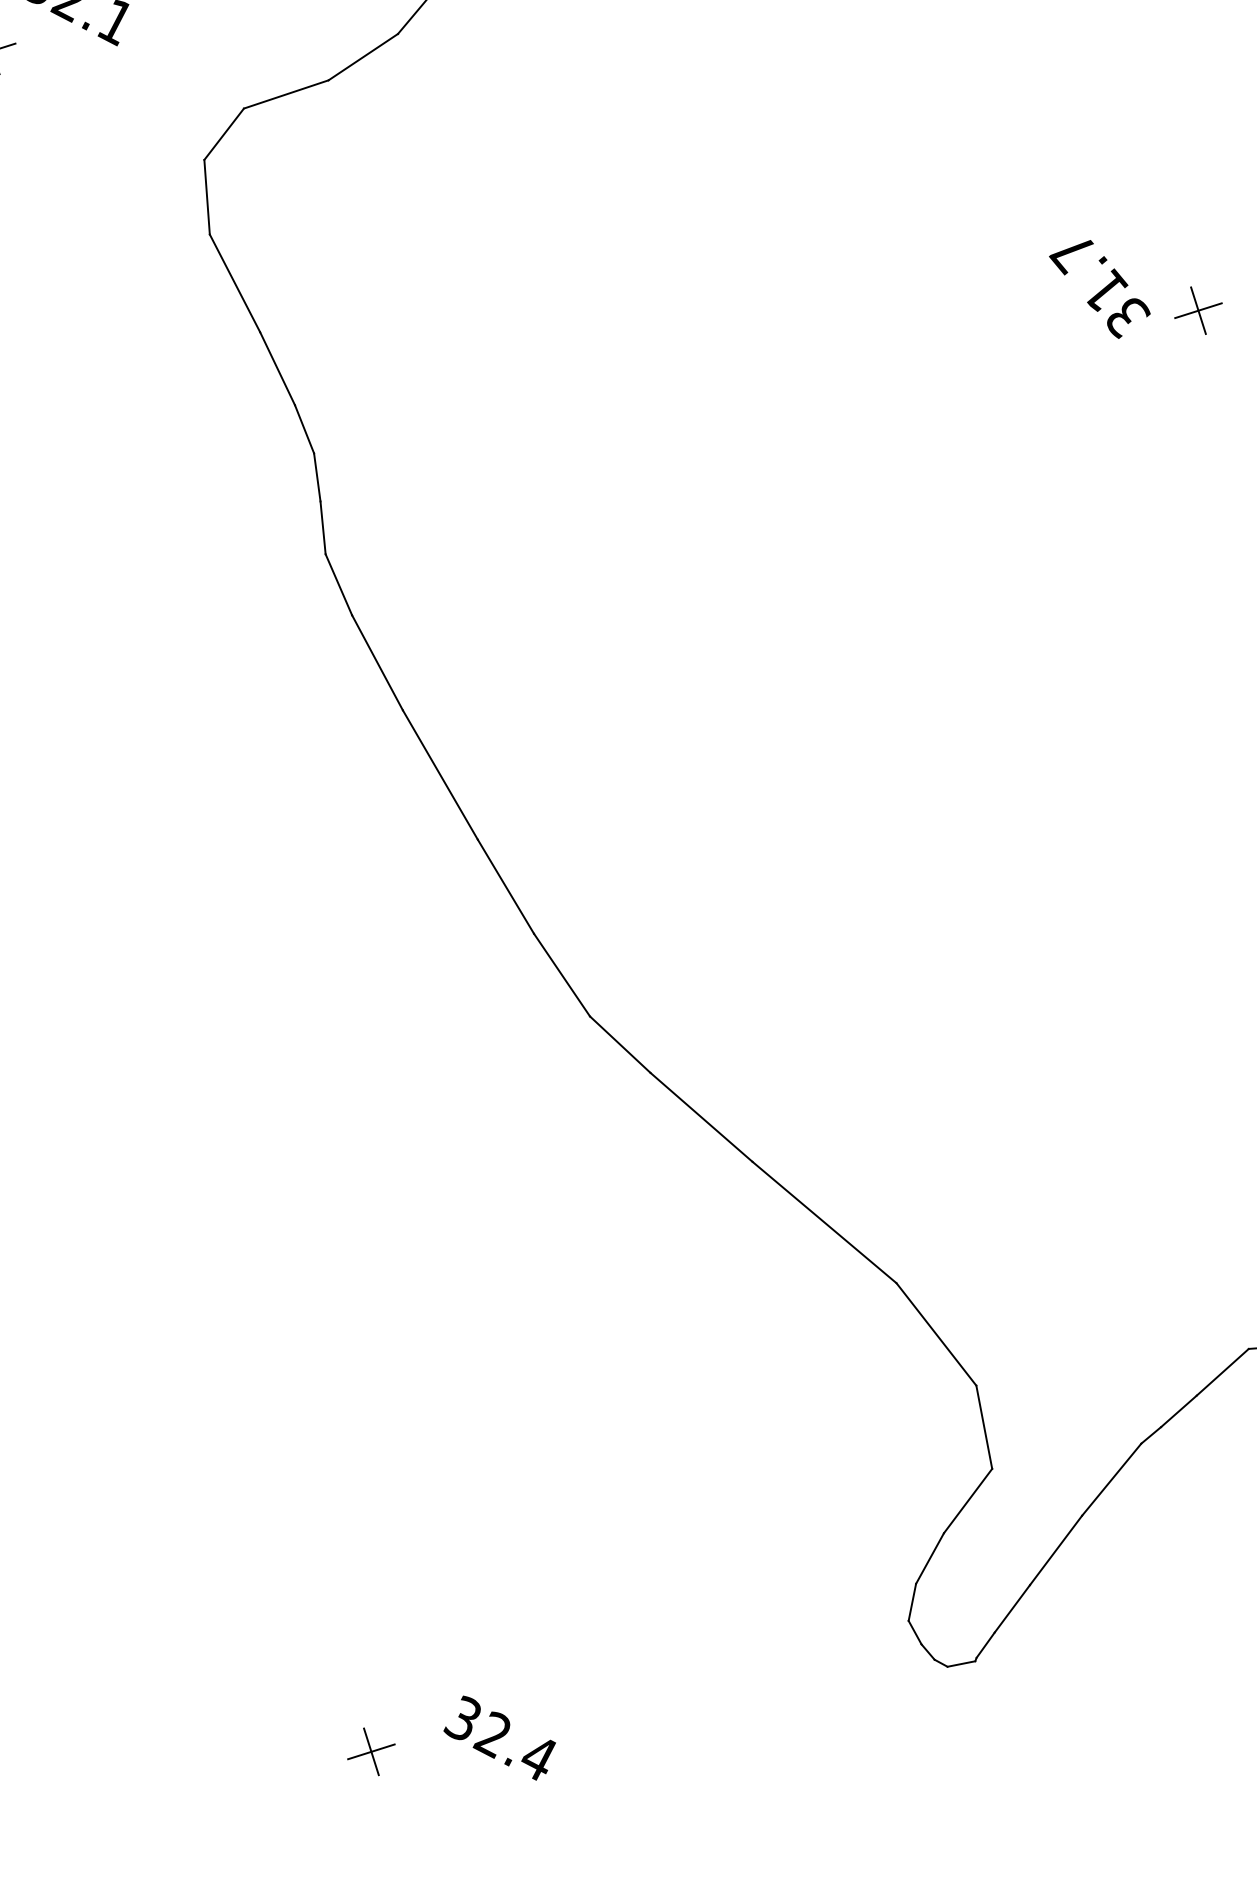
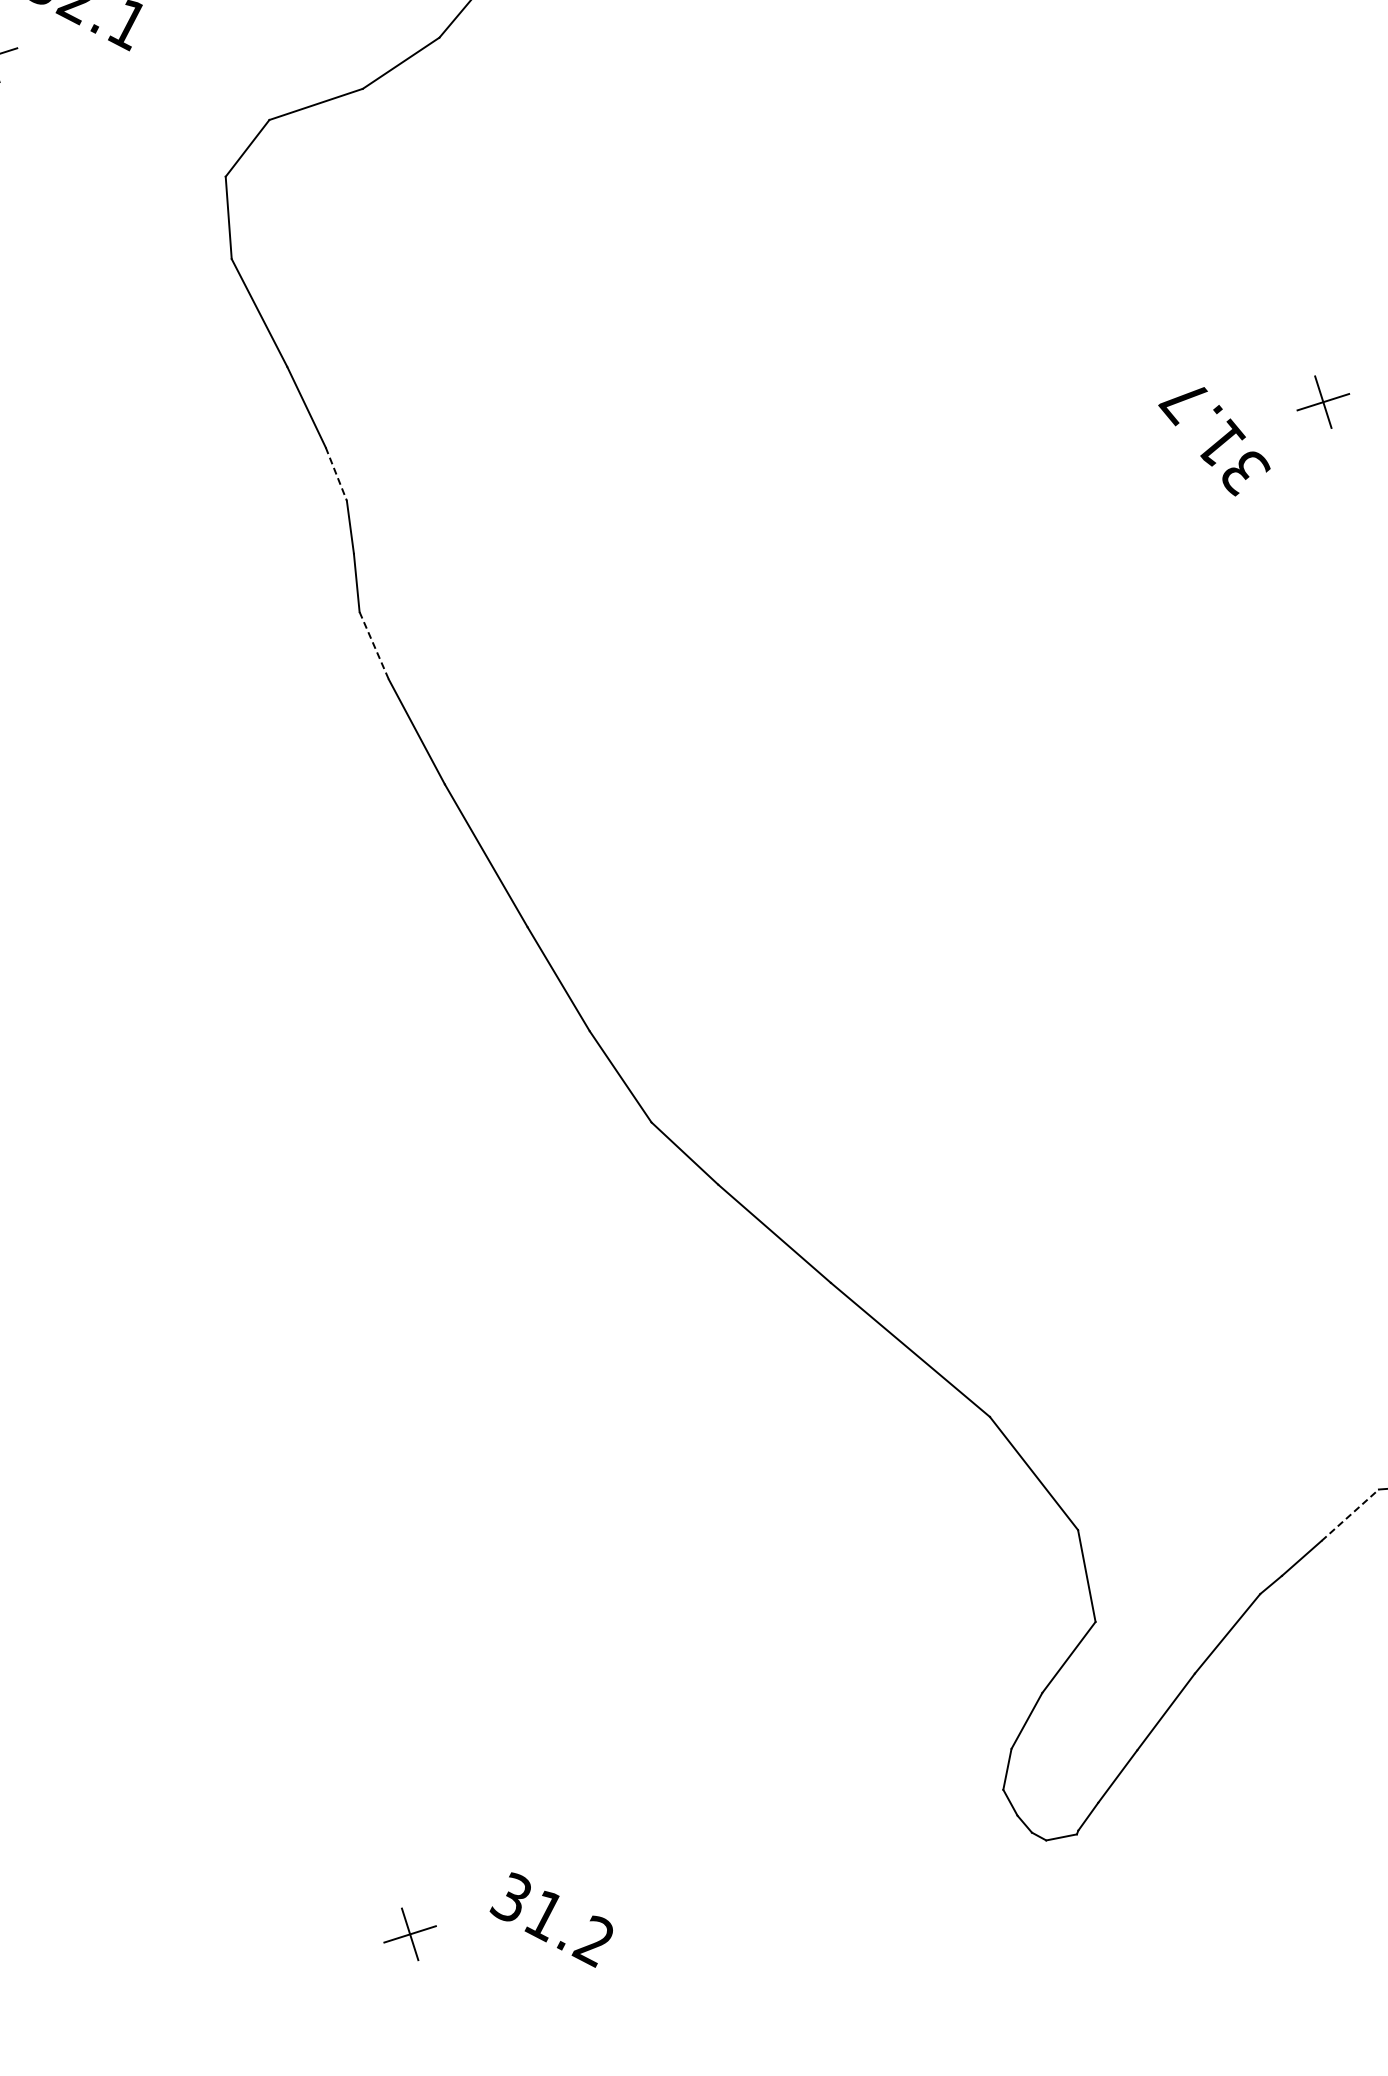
text: (1099, 289) -> (1214, 441), moved
part: (1198, 310) -> (1323, 401), moved
line: (304, 429) -> (336, 474), solid -> dashed
line: (339, 584) -> (374, 645), solid -> dashed
line: (1223, 1372) -> (1350, 1515), solid -> dashed
text: (514, 1746) -> (568, 1928), 32.4 -> 31.2

